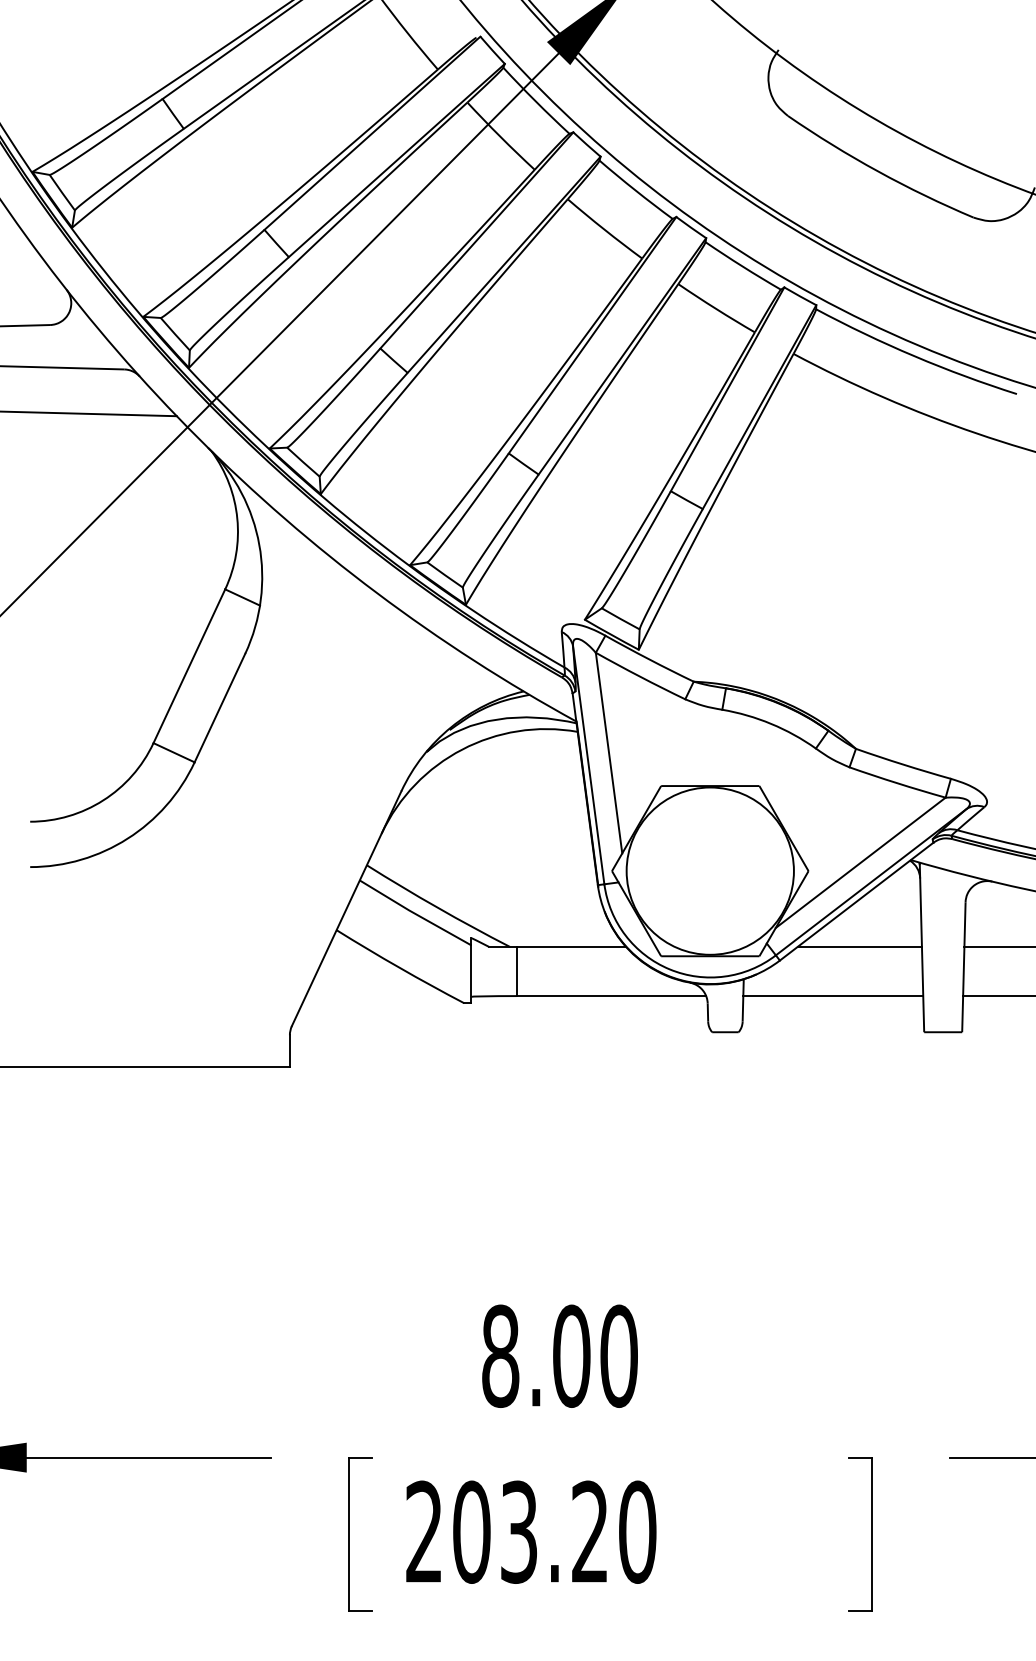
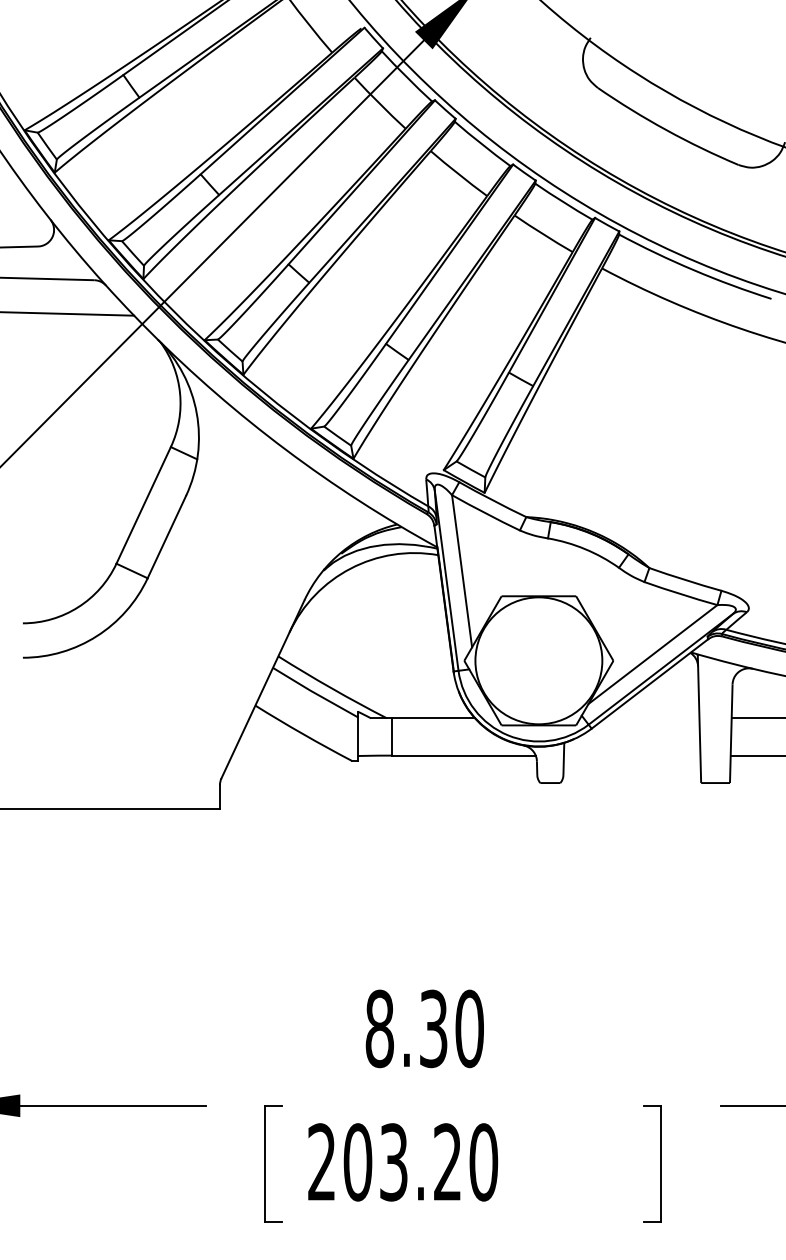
line: (860, 947) -> (652, 718), removed
line: (832, 995) -> (631, 755), removed
text: (571, 1355) -> (433, 1028), 8.00 -> 8.30

